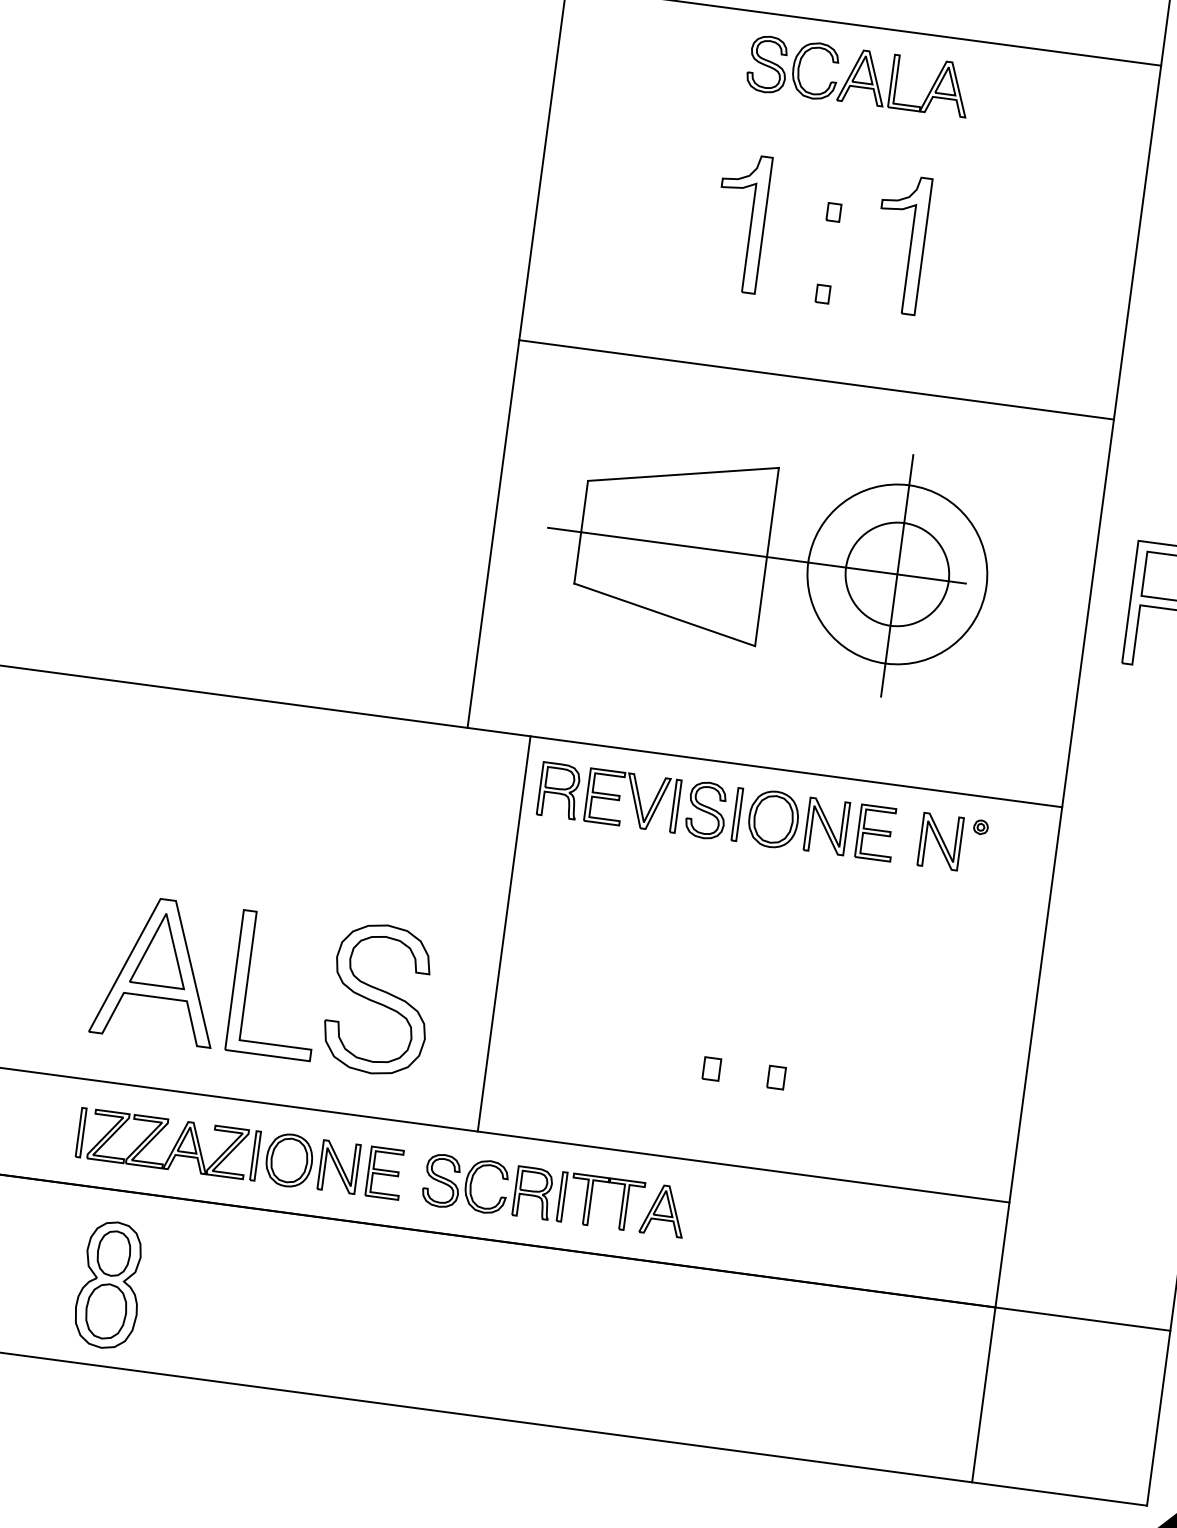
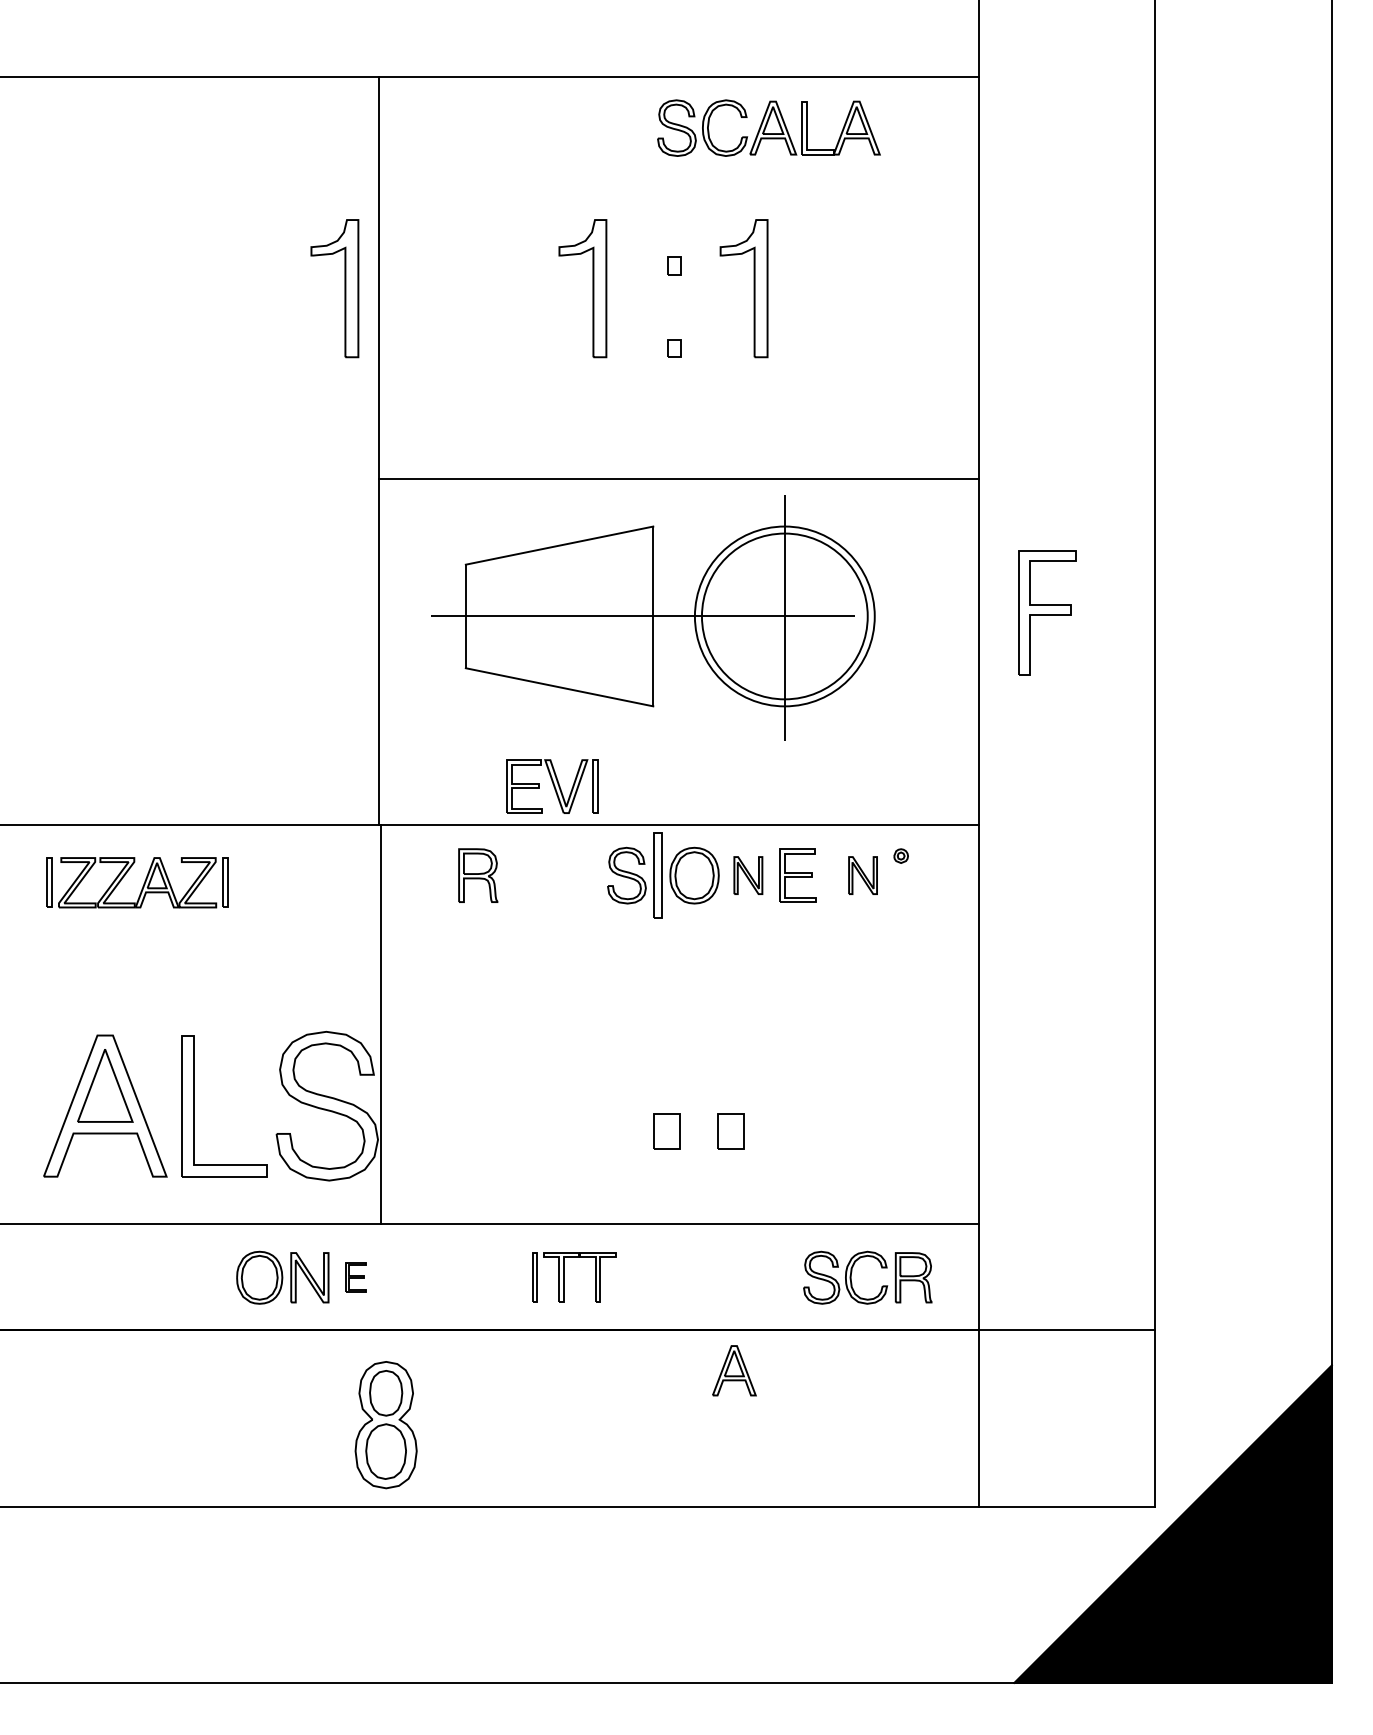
part: (858, 75) -> (768, 127), moved
part: (504, 191) -> (344, 288), added
line: (817, 380) -> (679, 479), moved
circle: (897, 574) -> (784, 616), size x1.6
part: (632, 800) -> (552, 786), moved
part: (736, 814) -> (657, 875), size x1.6
part: (827, 826) -> (748, 875), size x0.7
part: (940, 841) -> (862, 875), size x0.7
line: (504, 933) -> (380, 1024), moved
part: (711, 1068) -> (665, 1130), size x1.6
part: (776, 1076) -> (731, 1130), size x1.6
part: (174, 1145) -> (143, 883), moved
part: (385, 1173) -> (356, 1277), size x0.6
part: (473, 1179) -> (852, 1272), moved
part: (663, 1210) -> (734, 1370), moved
part: (109, 1285) -> (385, 1425), moved

